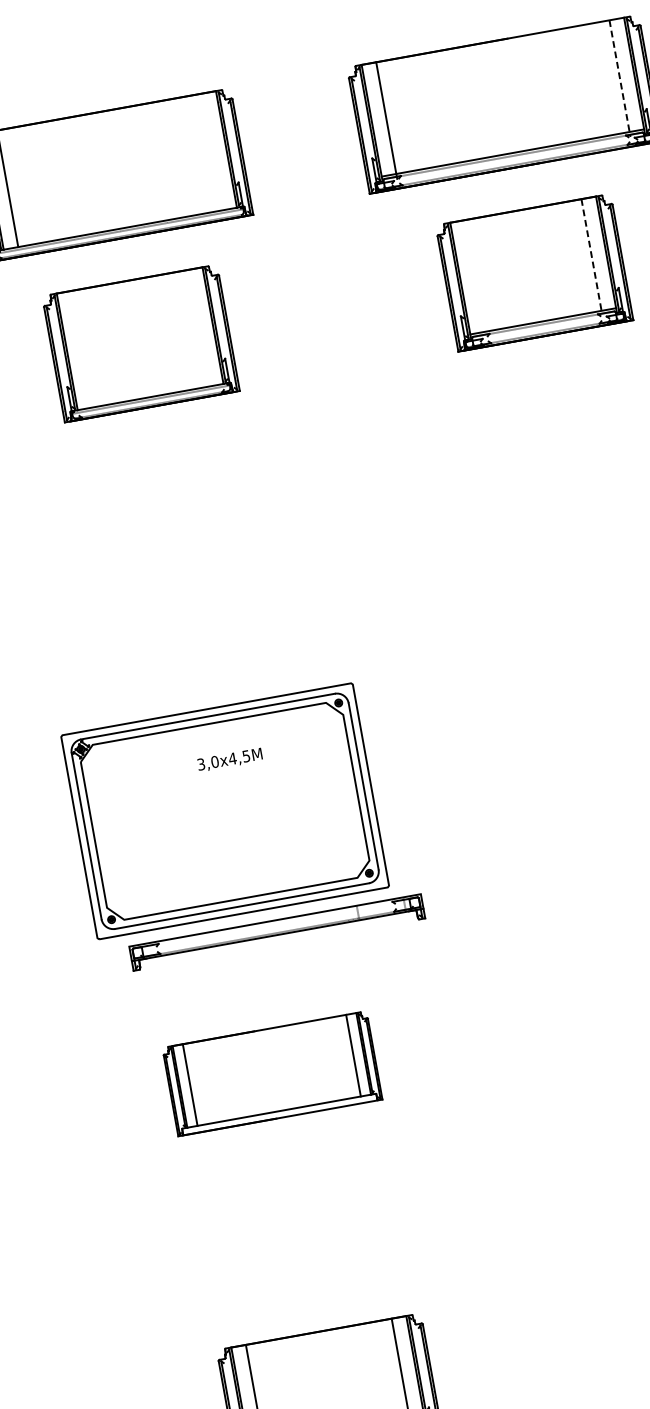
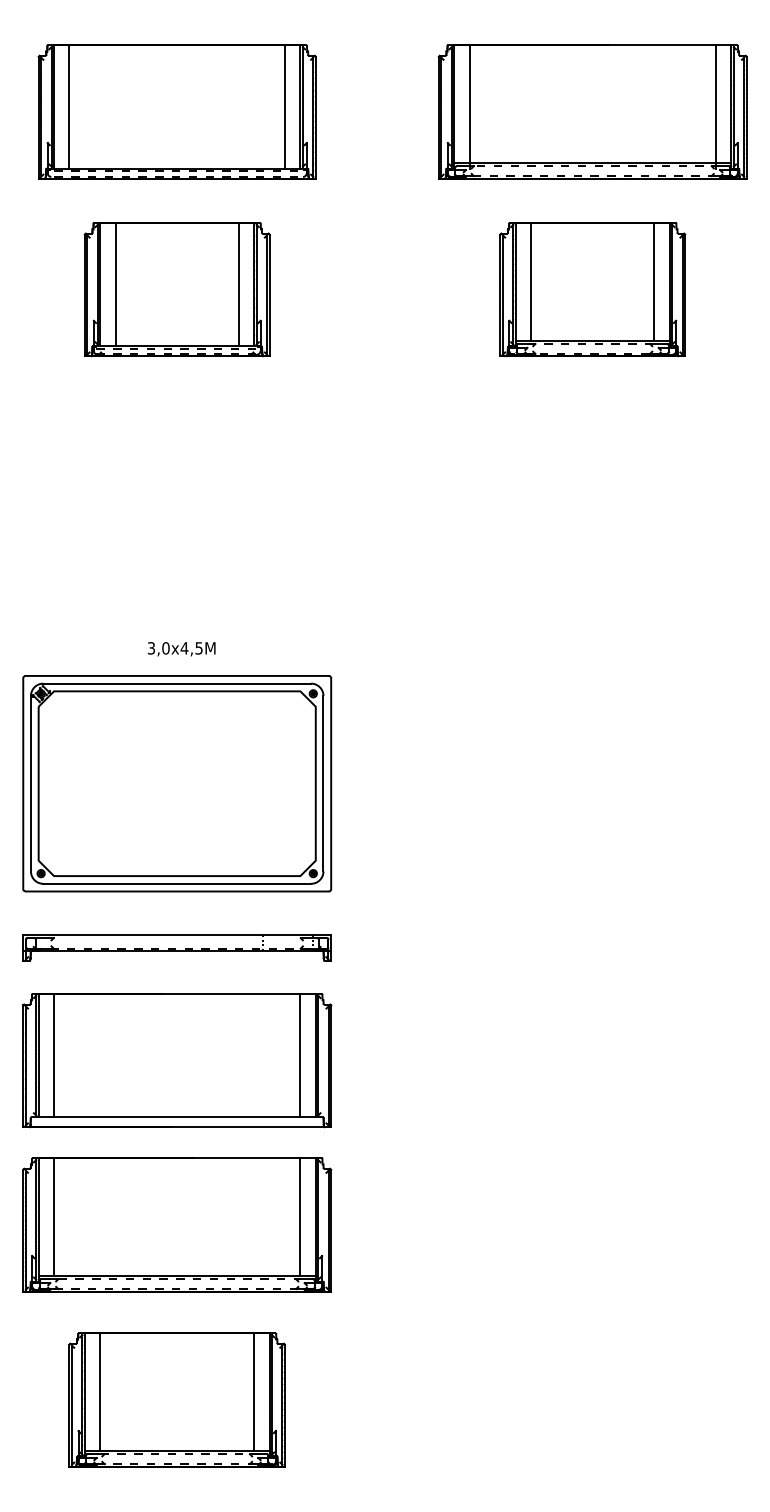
line: (619, 78) -> (715, 106), dashed -> solid
line: (212, 151) -> (285, 106), added
line: (591, 255) -> (654, 282), dashed -> solid
line: (475, 276) -> (531, 282), added
line: (198, 328) -> (238, 284), added
line: (81, 349) -> (115, 284), added
text: (229, 760) -> (181, 649), moved
part: (276, 931) -> (176, 947), moved
part: (272, 1073) -> (177, 1060), size x1.43
part: (300, 1228) -> (177, 1224), added

